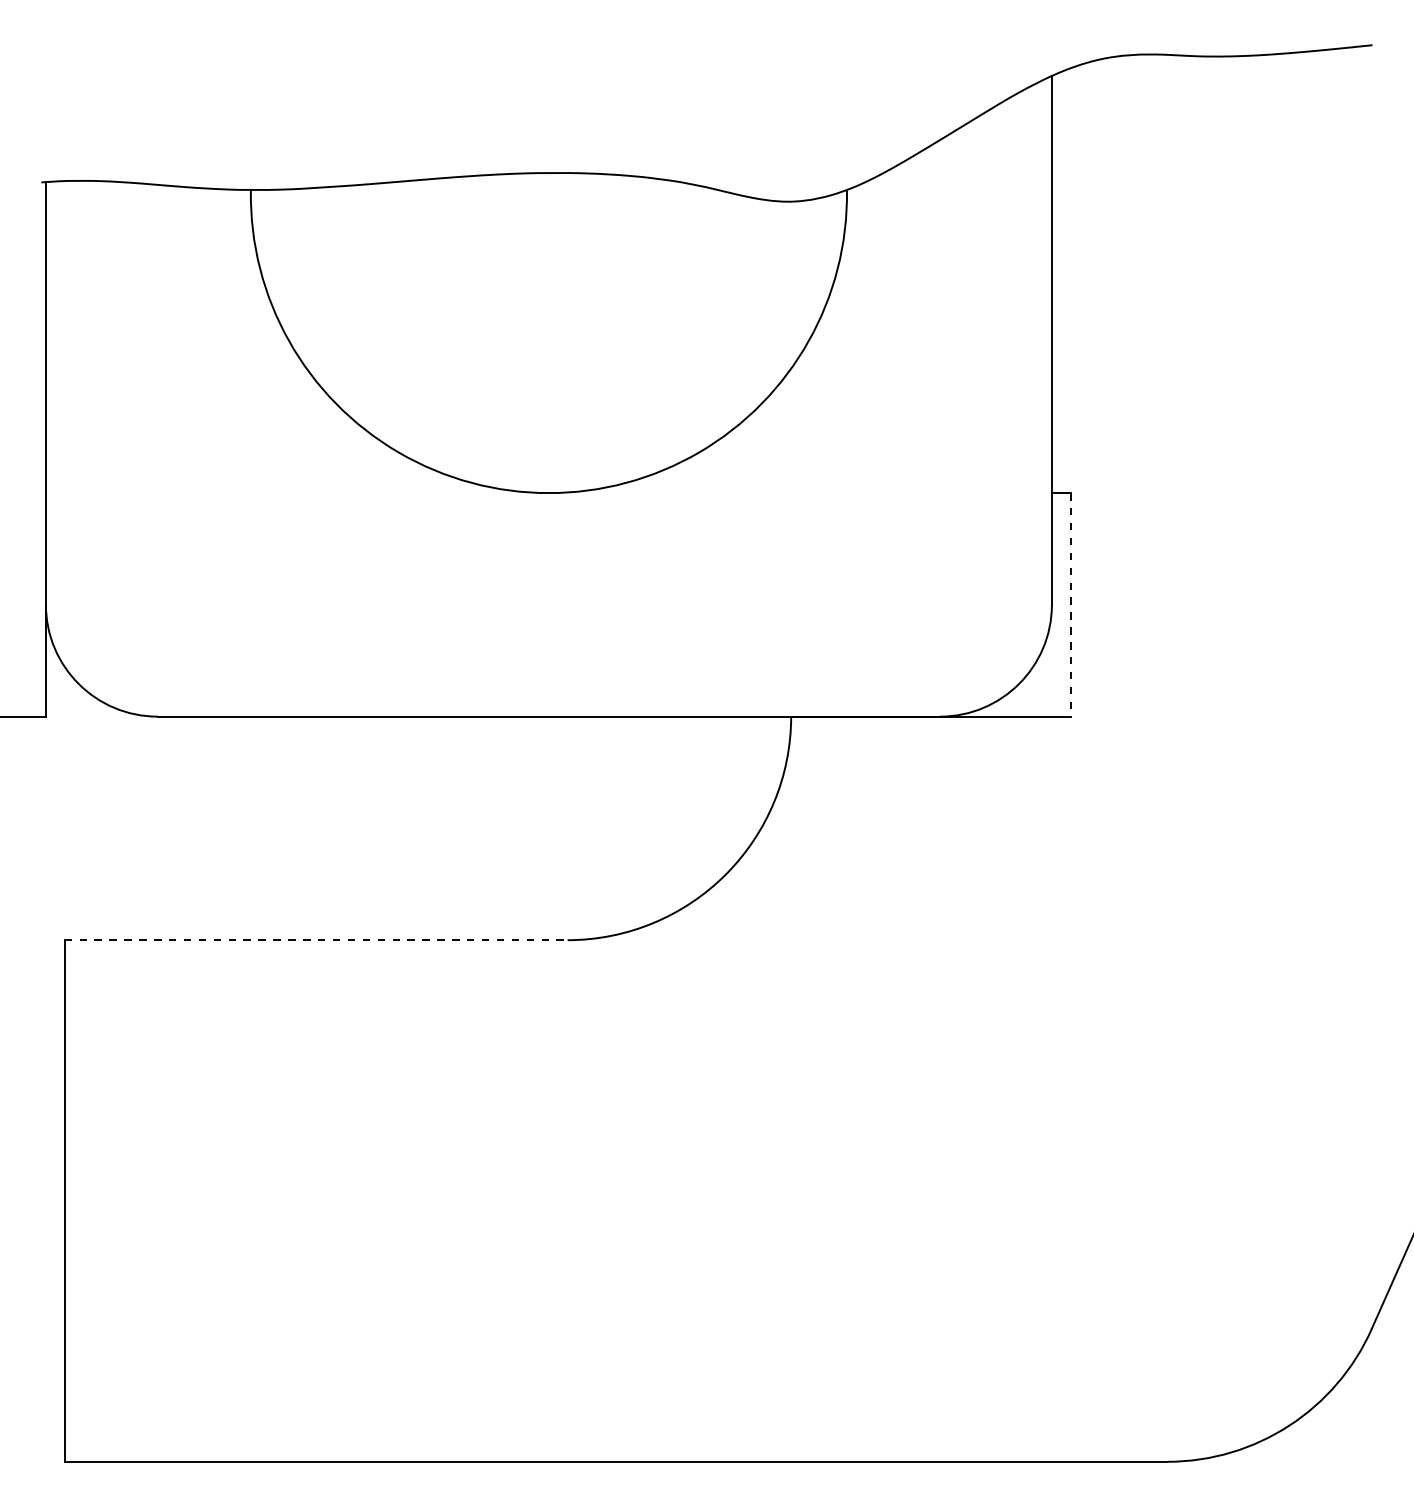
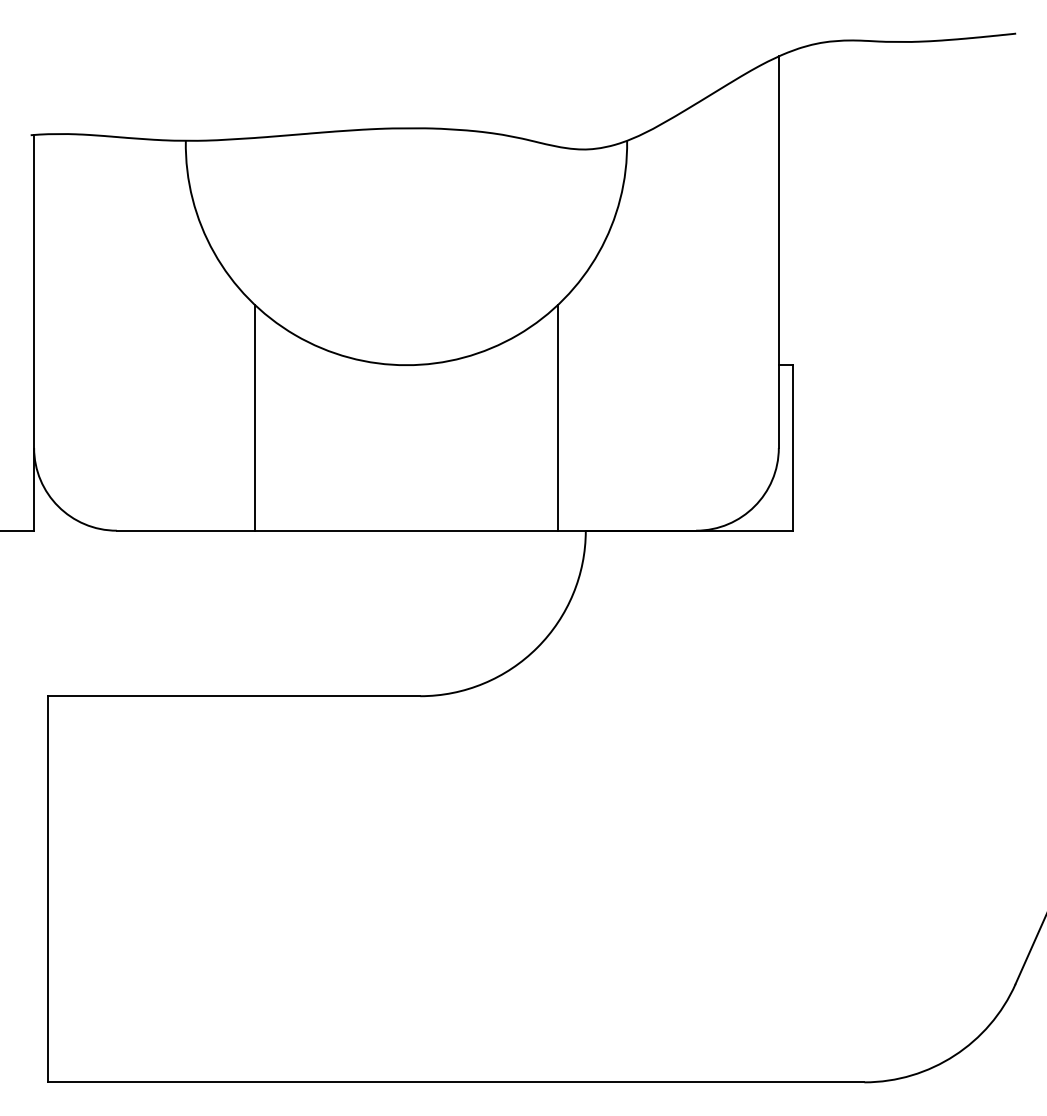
line: (344, 563) -> (255, 417), added
line: (753, 563) -> (557, 417), added
line: (1070, 604) -> (792, 447), dashed -> solid
line: (316, 940) -> (234, 696), dashed -> solid

